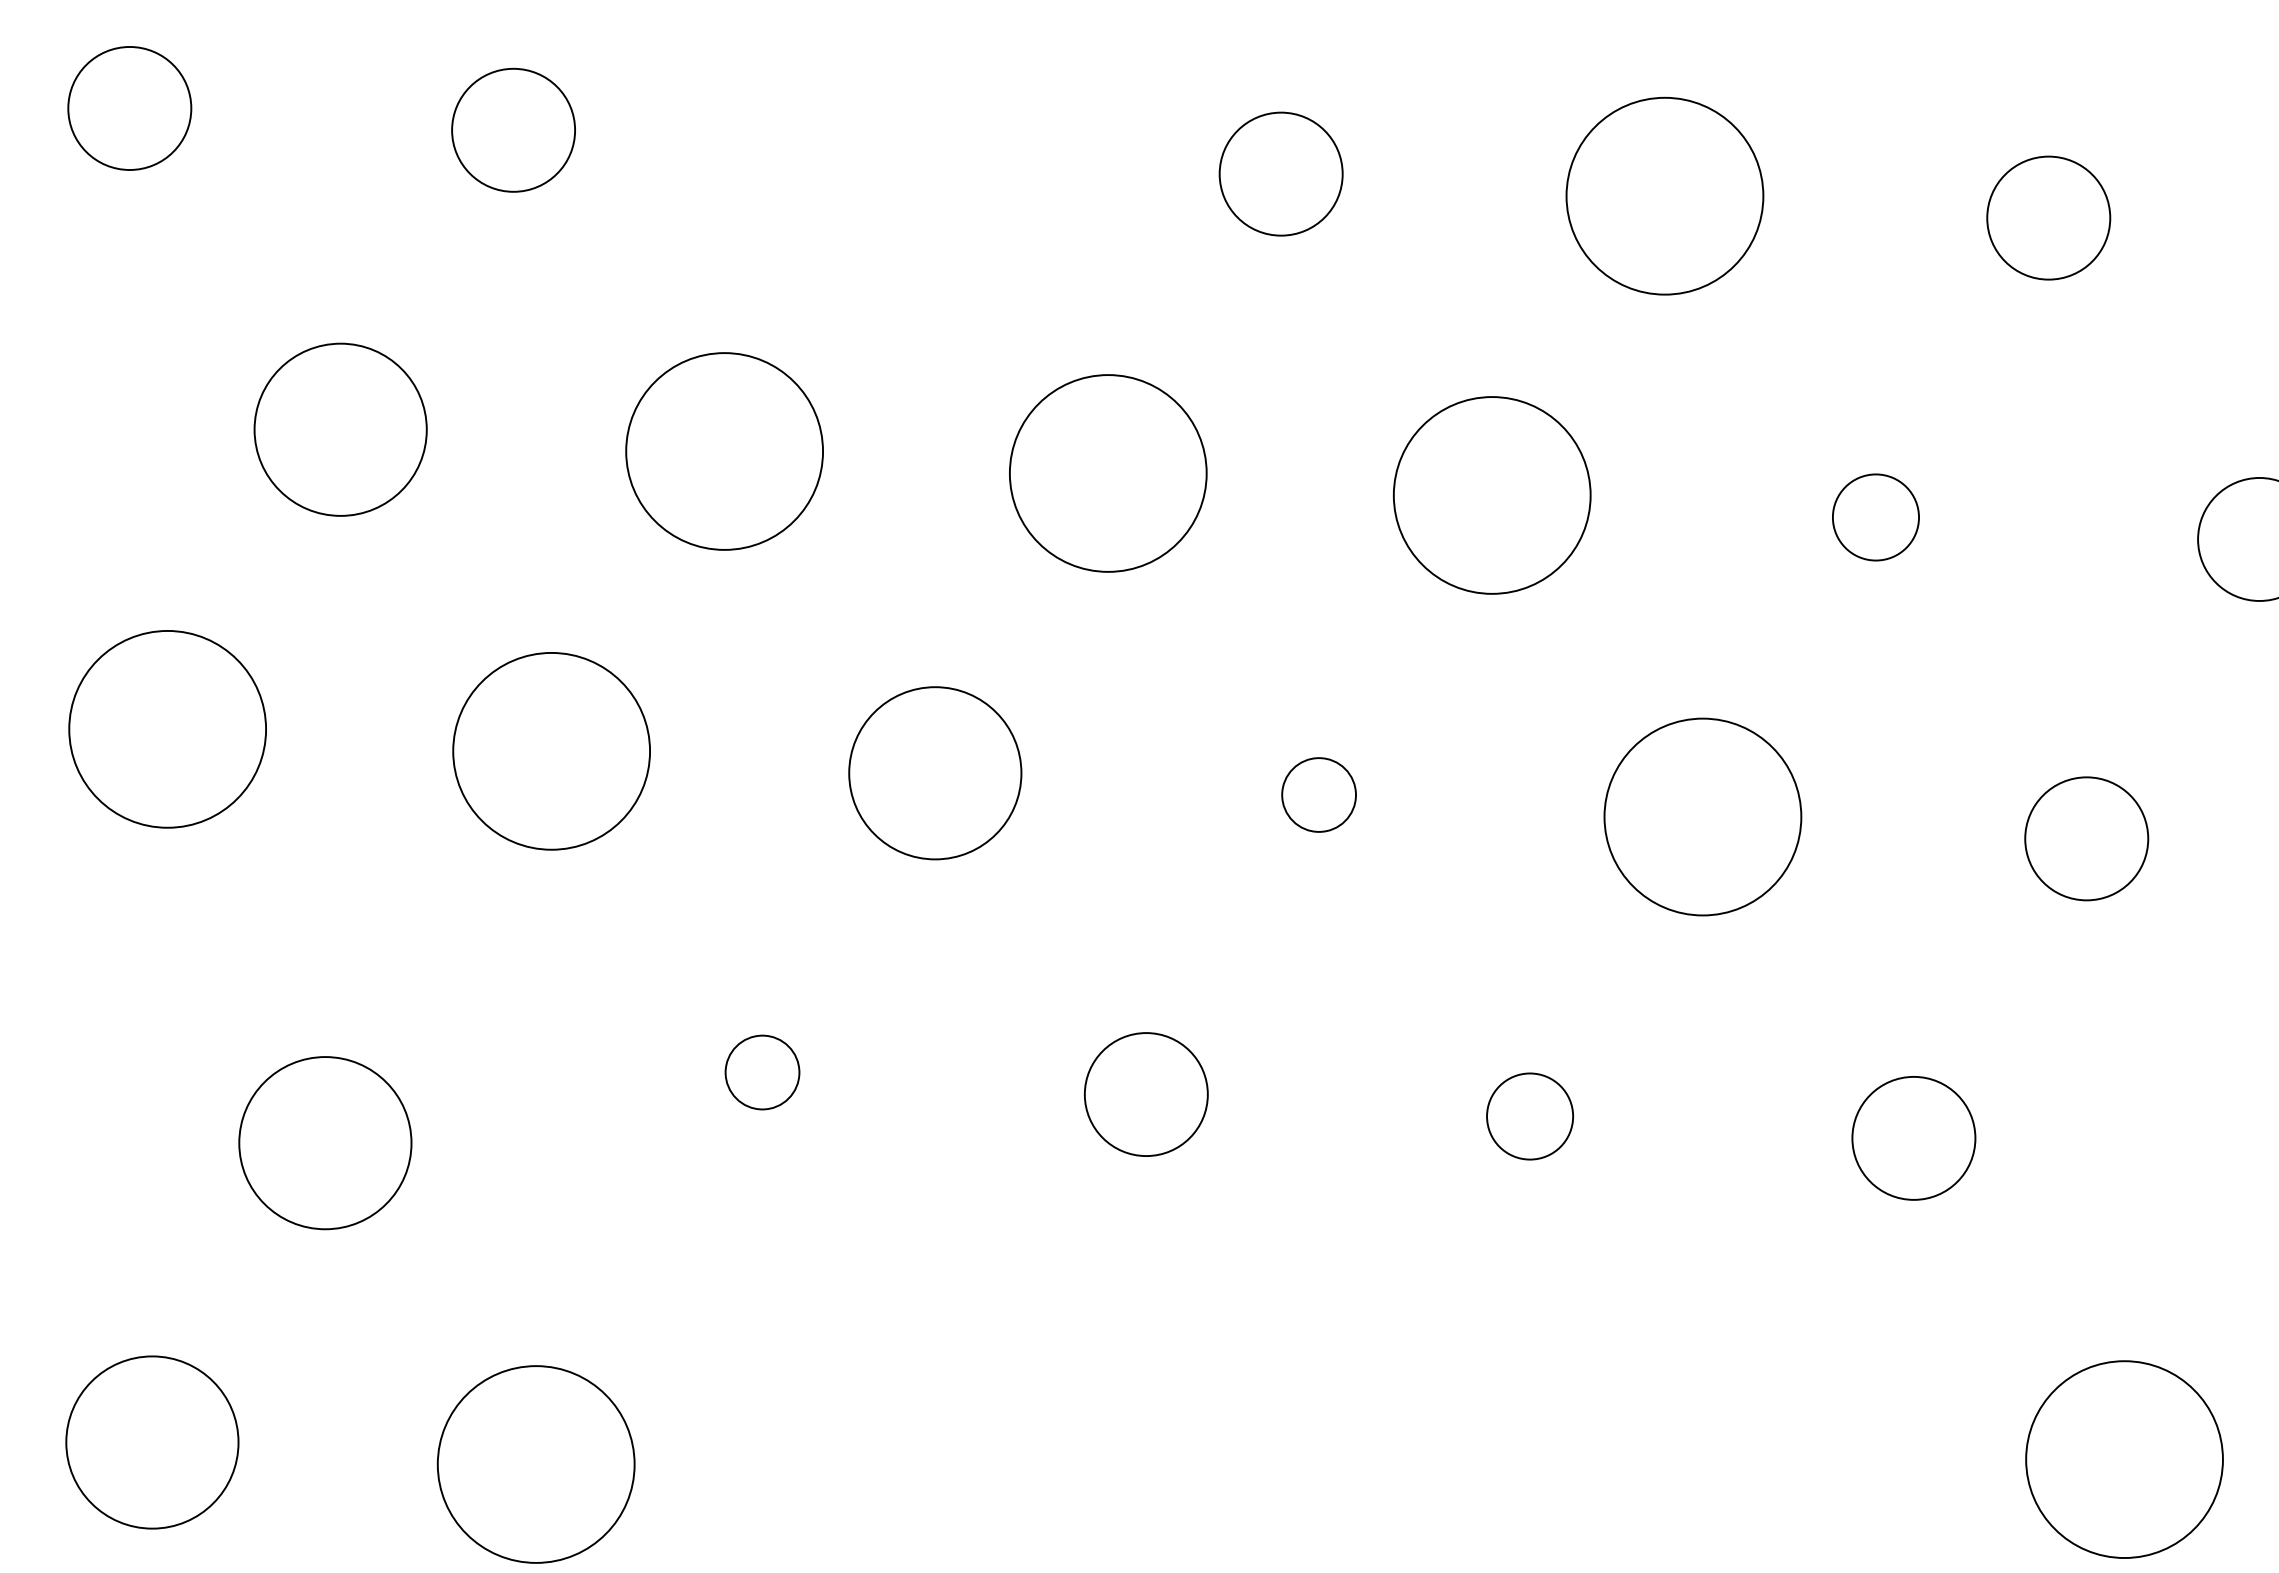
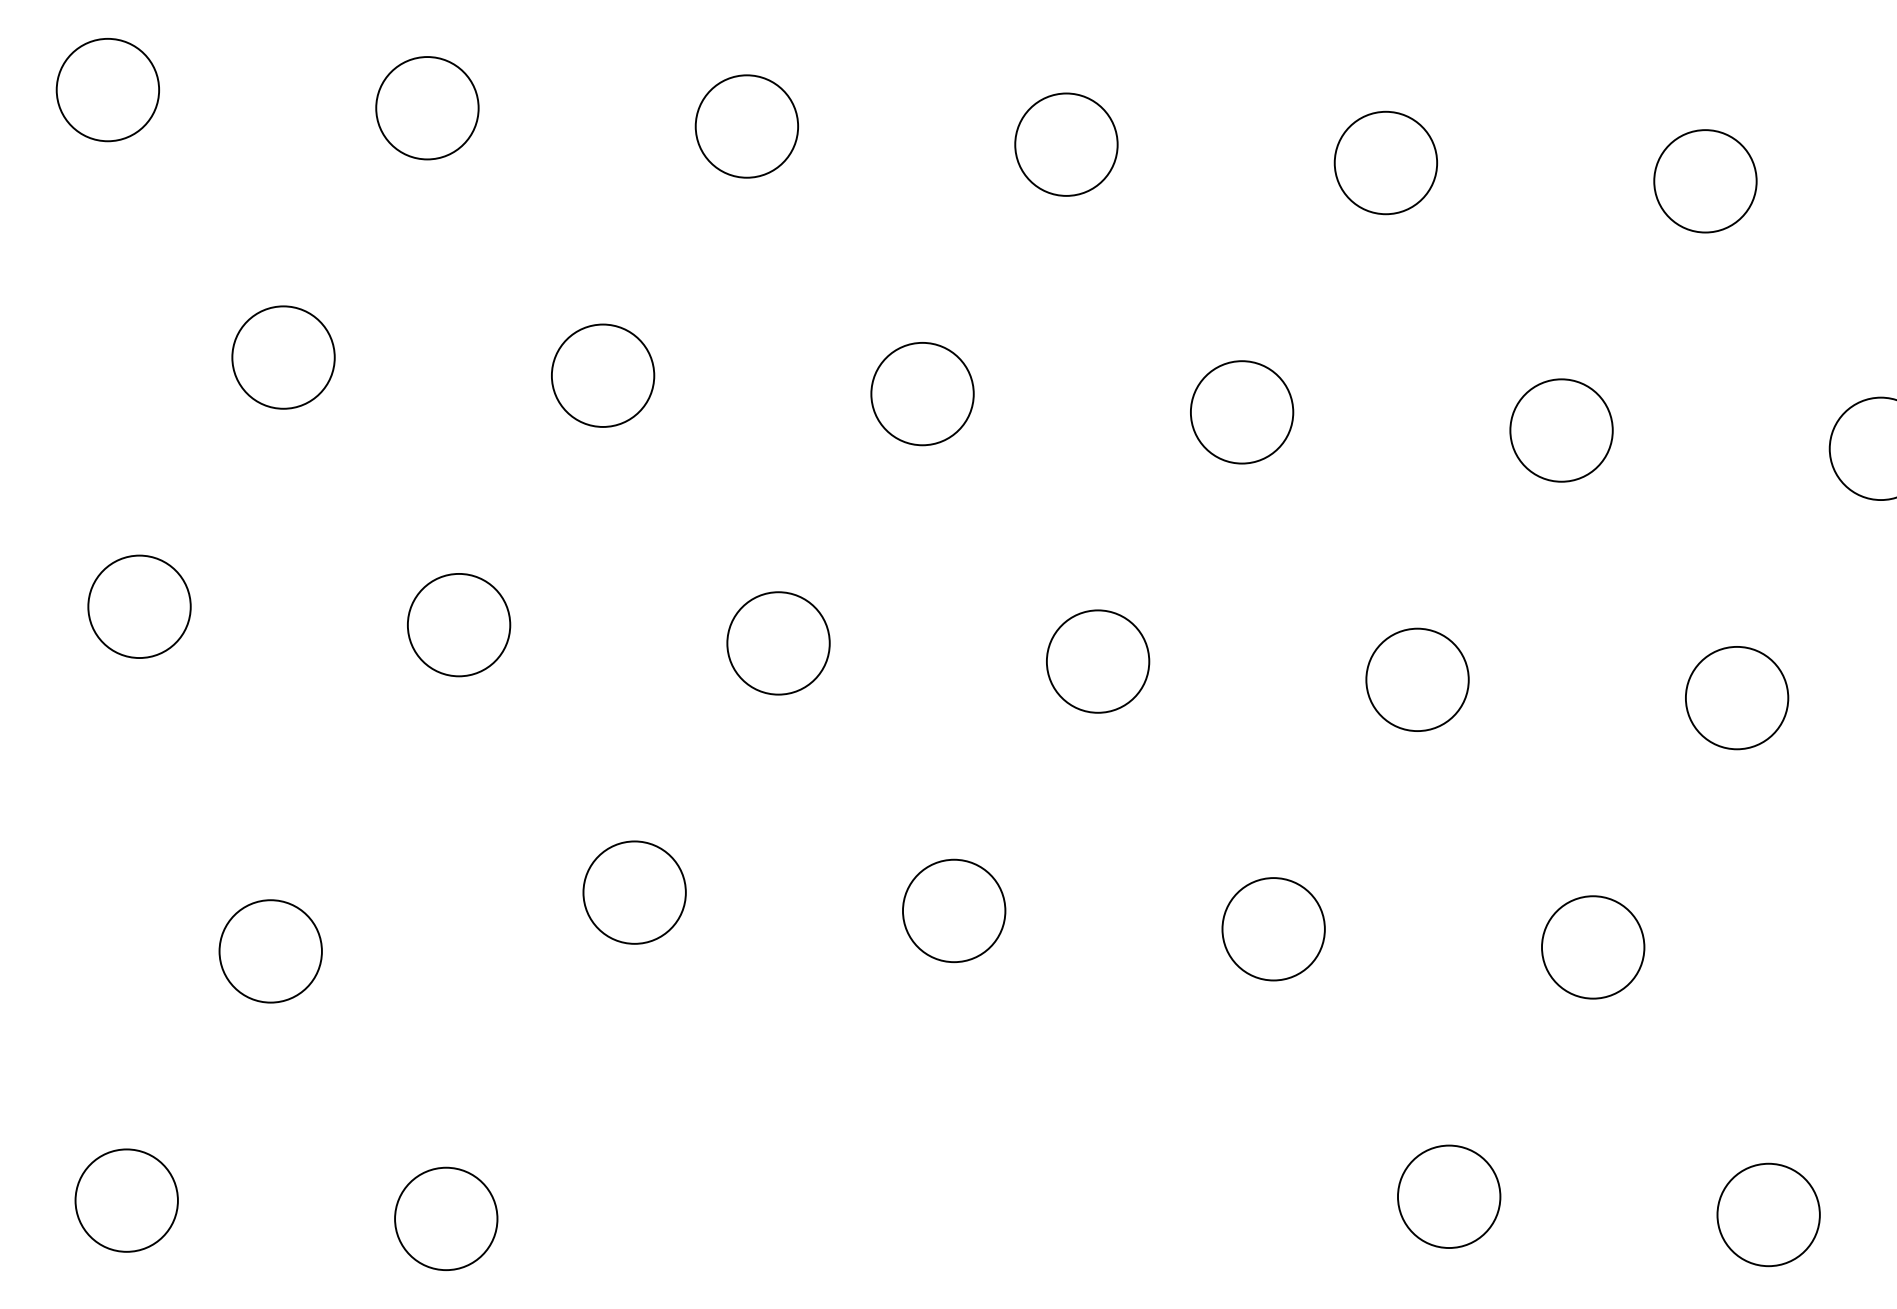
circle: (897, 151) -> (747, 125), added
circle: (1664, 195) -> (1385, 162), size x0.62
circle: (340, 429) -> (283, 357), size x0.71
circle: (724, 451) -> (603, 375), size x0.62
circle: (1108, 473) -> (922, 393), size x0.62
circle: (1491, 495) -> (1241, 412), size x0.62
circle: (1875, 517) -> (1561, 430), size x1.43
circle: (167, 728) -> (139, 606), size x0.62
circle: (551, 750) -> (458, 624), size x0.62
circle: (935, 772) -> (778, 642), size x0.71
circle: (1318, 794) -> (1097, 661), size x1.67
circle: (1702, 816) -> (1417, 679), size x0.62
circle: (762, 1072) -> (634, 892), size x1.67
circle: (1529, 1116) -> (1273, 929), size x1.43
circle: (324, 1142) -> (270, 950), size x0.71
circle: (1740, 1437) -> (1448, 1196), added
circle: (151, 1442) -> (125, 1200), size x0.71
circle: (2124, 1459) -> (1768, 1214), size x0.62
circle: (535, 1464) -> (445, 1218), size x0.62

